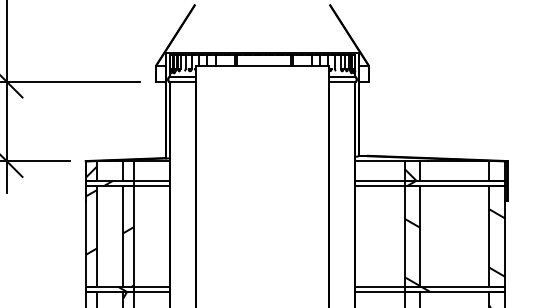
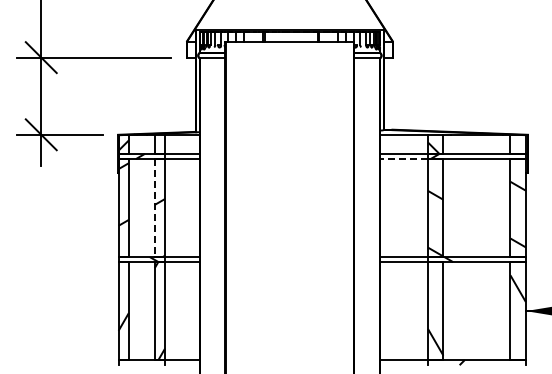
line: (380, 186) -> (404, 159), solid -> dashed
line: (123, 236) -> (154, 208), solid -> dashed

